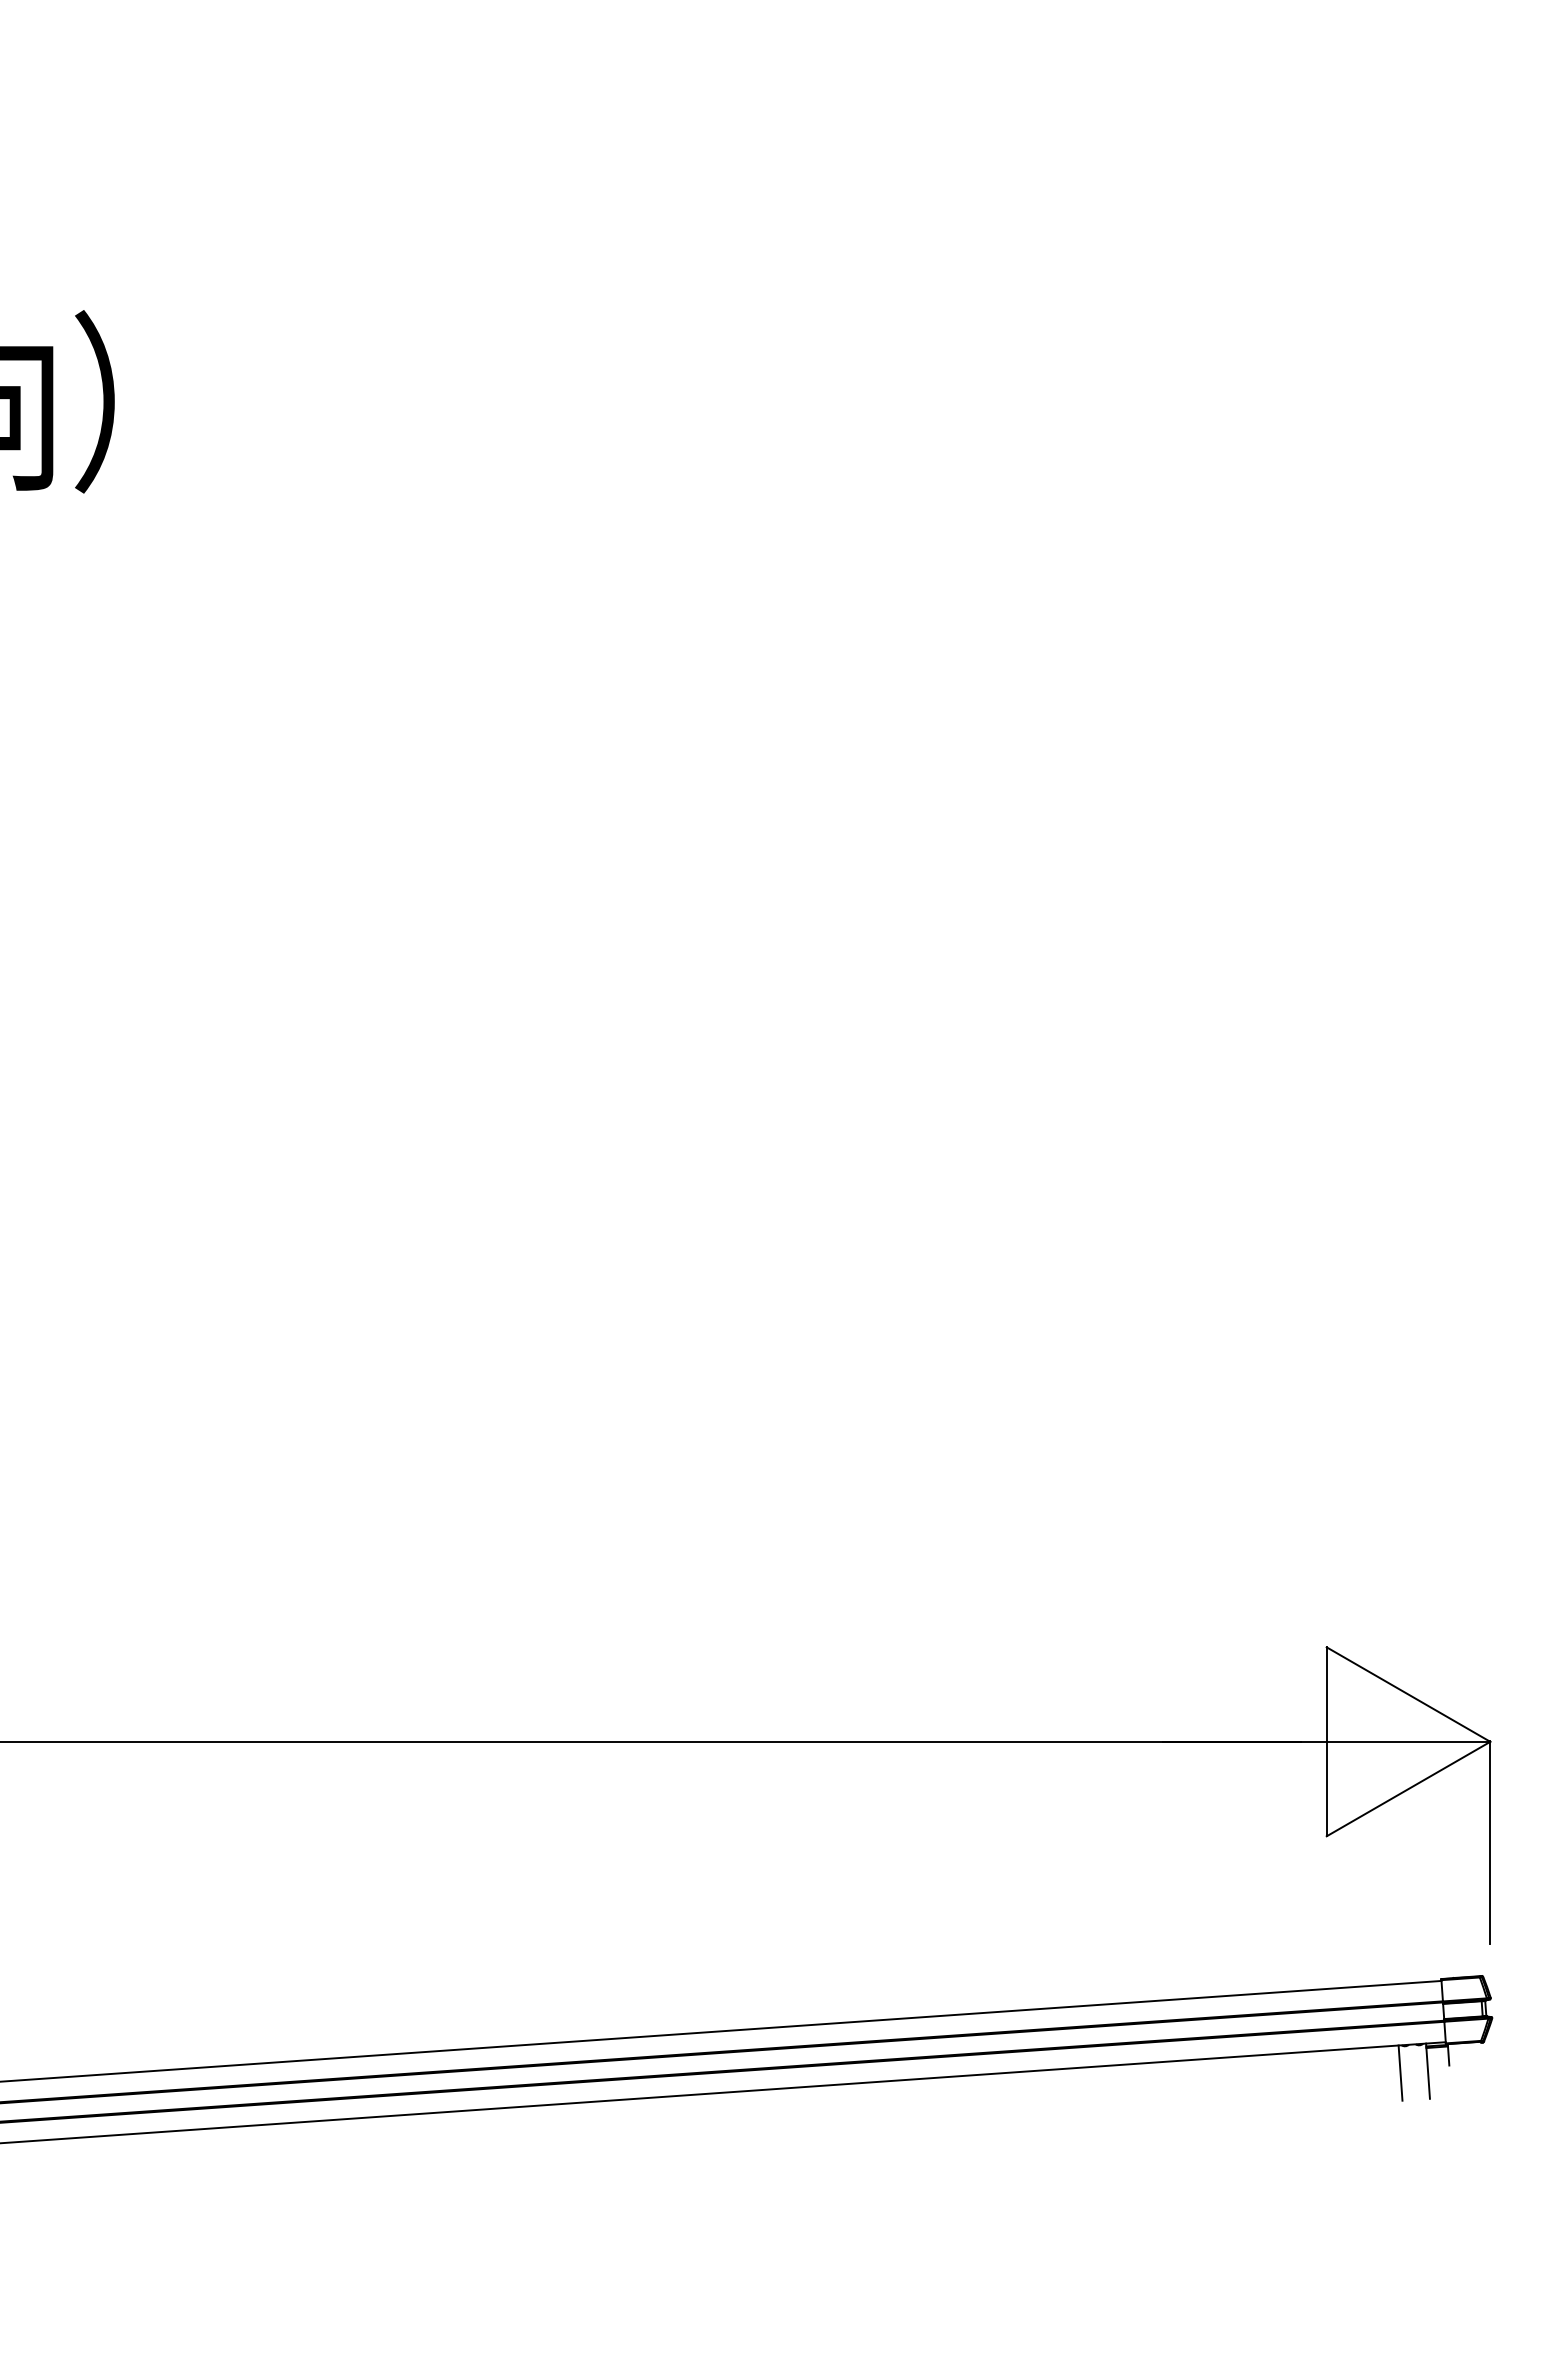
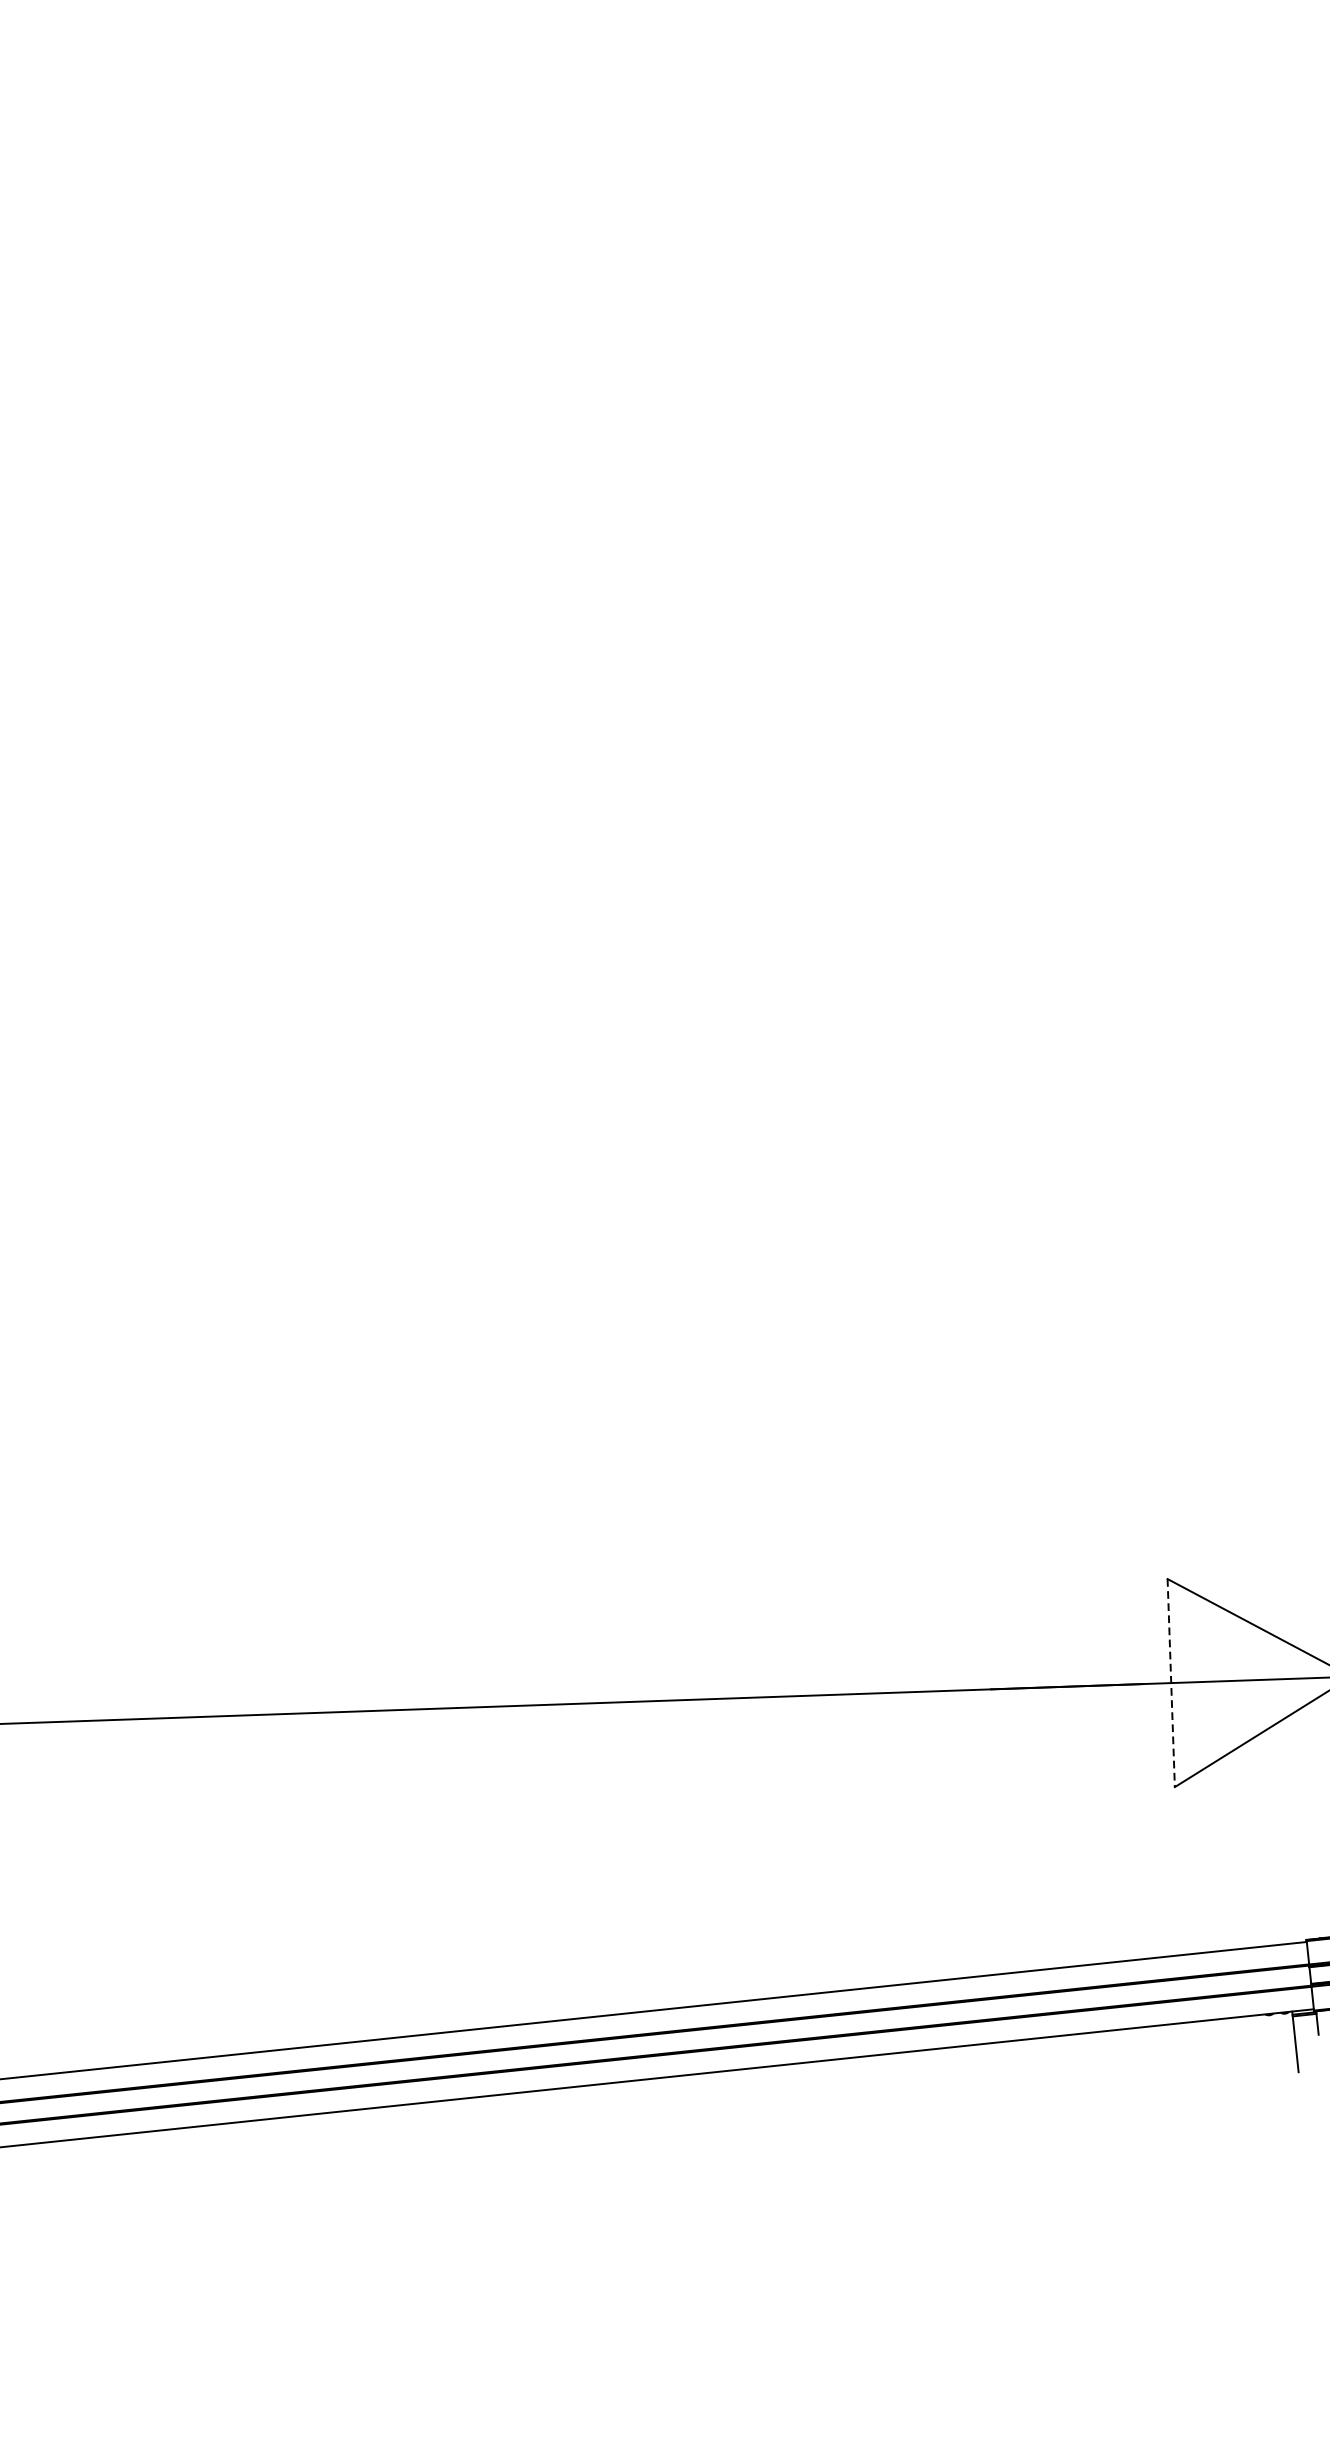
line: (1326, 1742) -> (1171, 1683), solid -> dashed
line: (1400, 2072) -> (1265, 2044), removed

